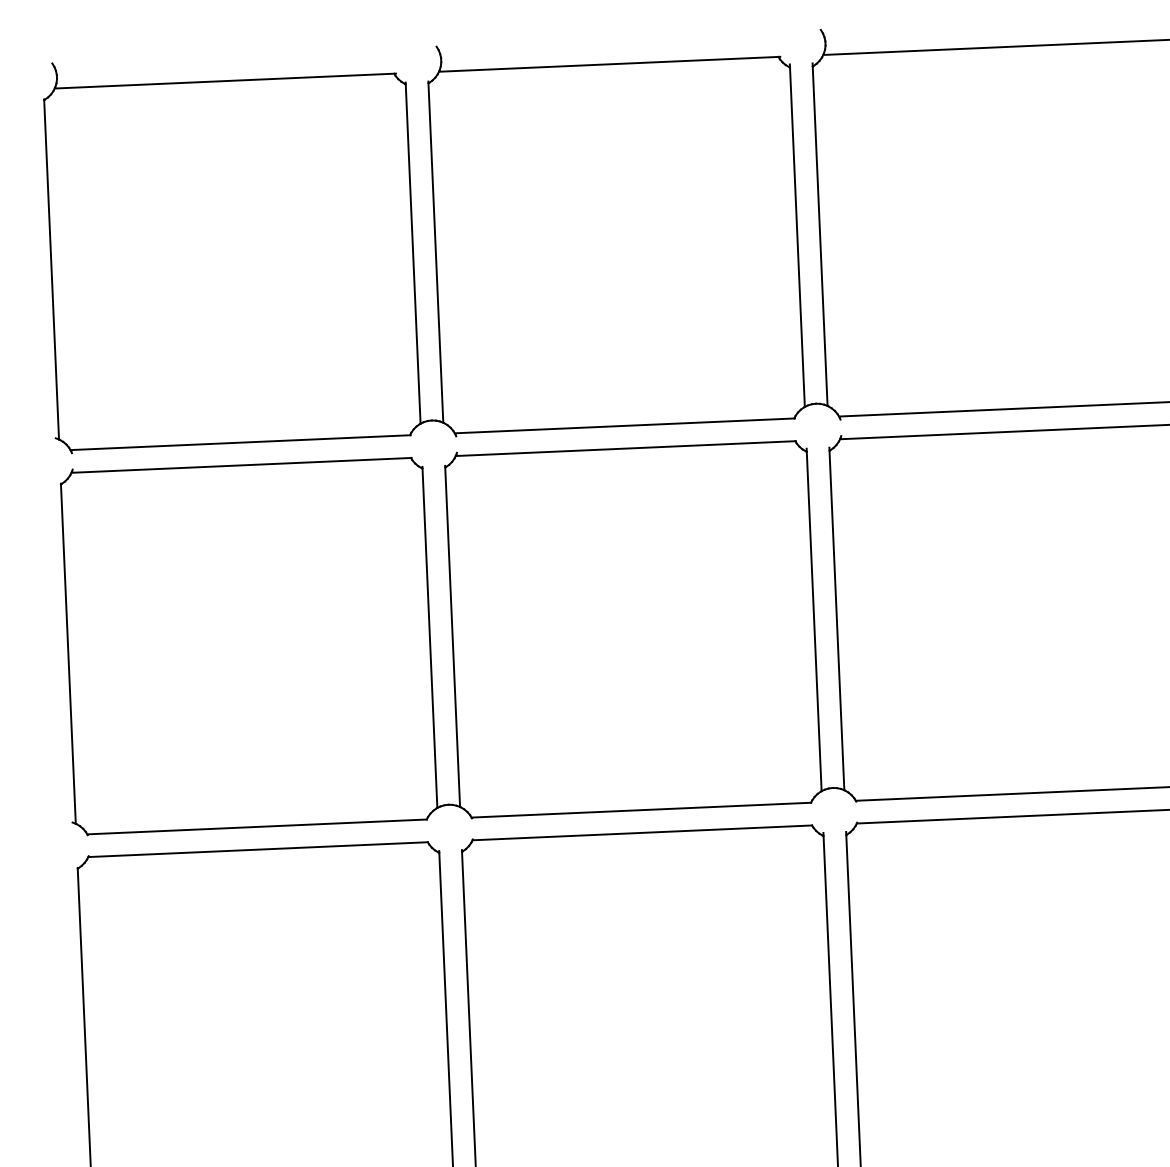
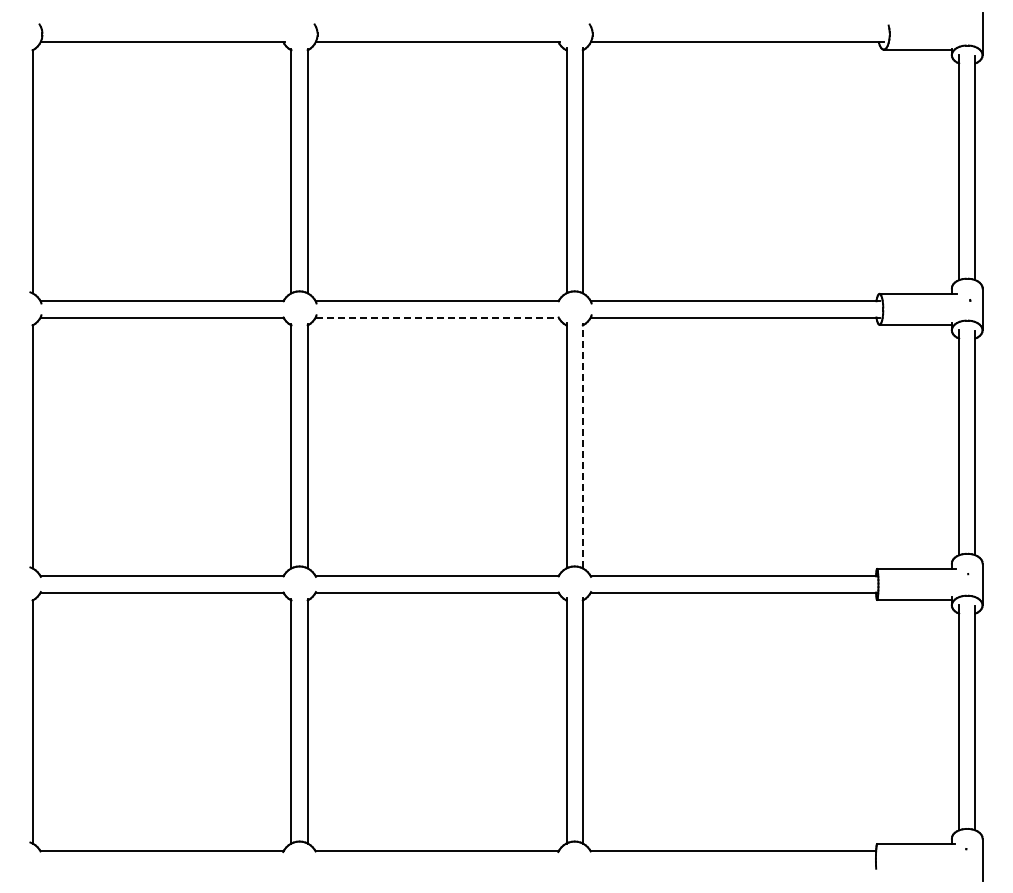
line: (626, 448) -> (437, 317), solid -> dashed
line: (836, 618) -> (582, 445), solid -> dashed

